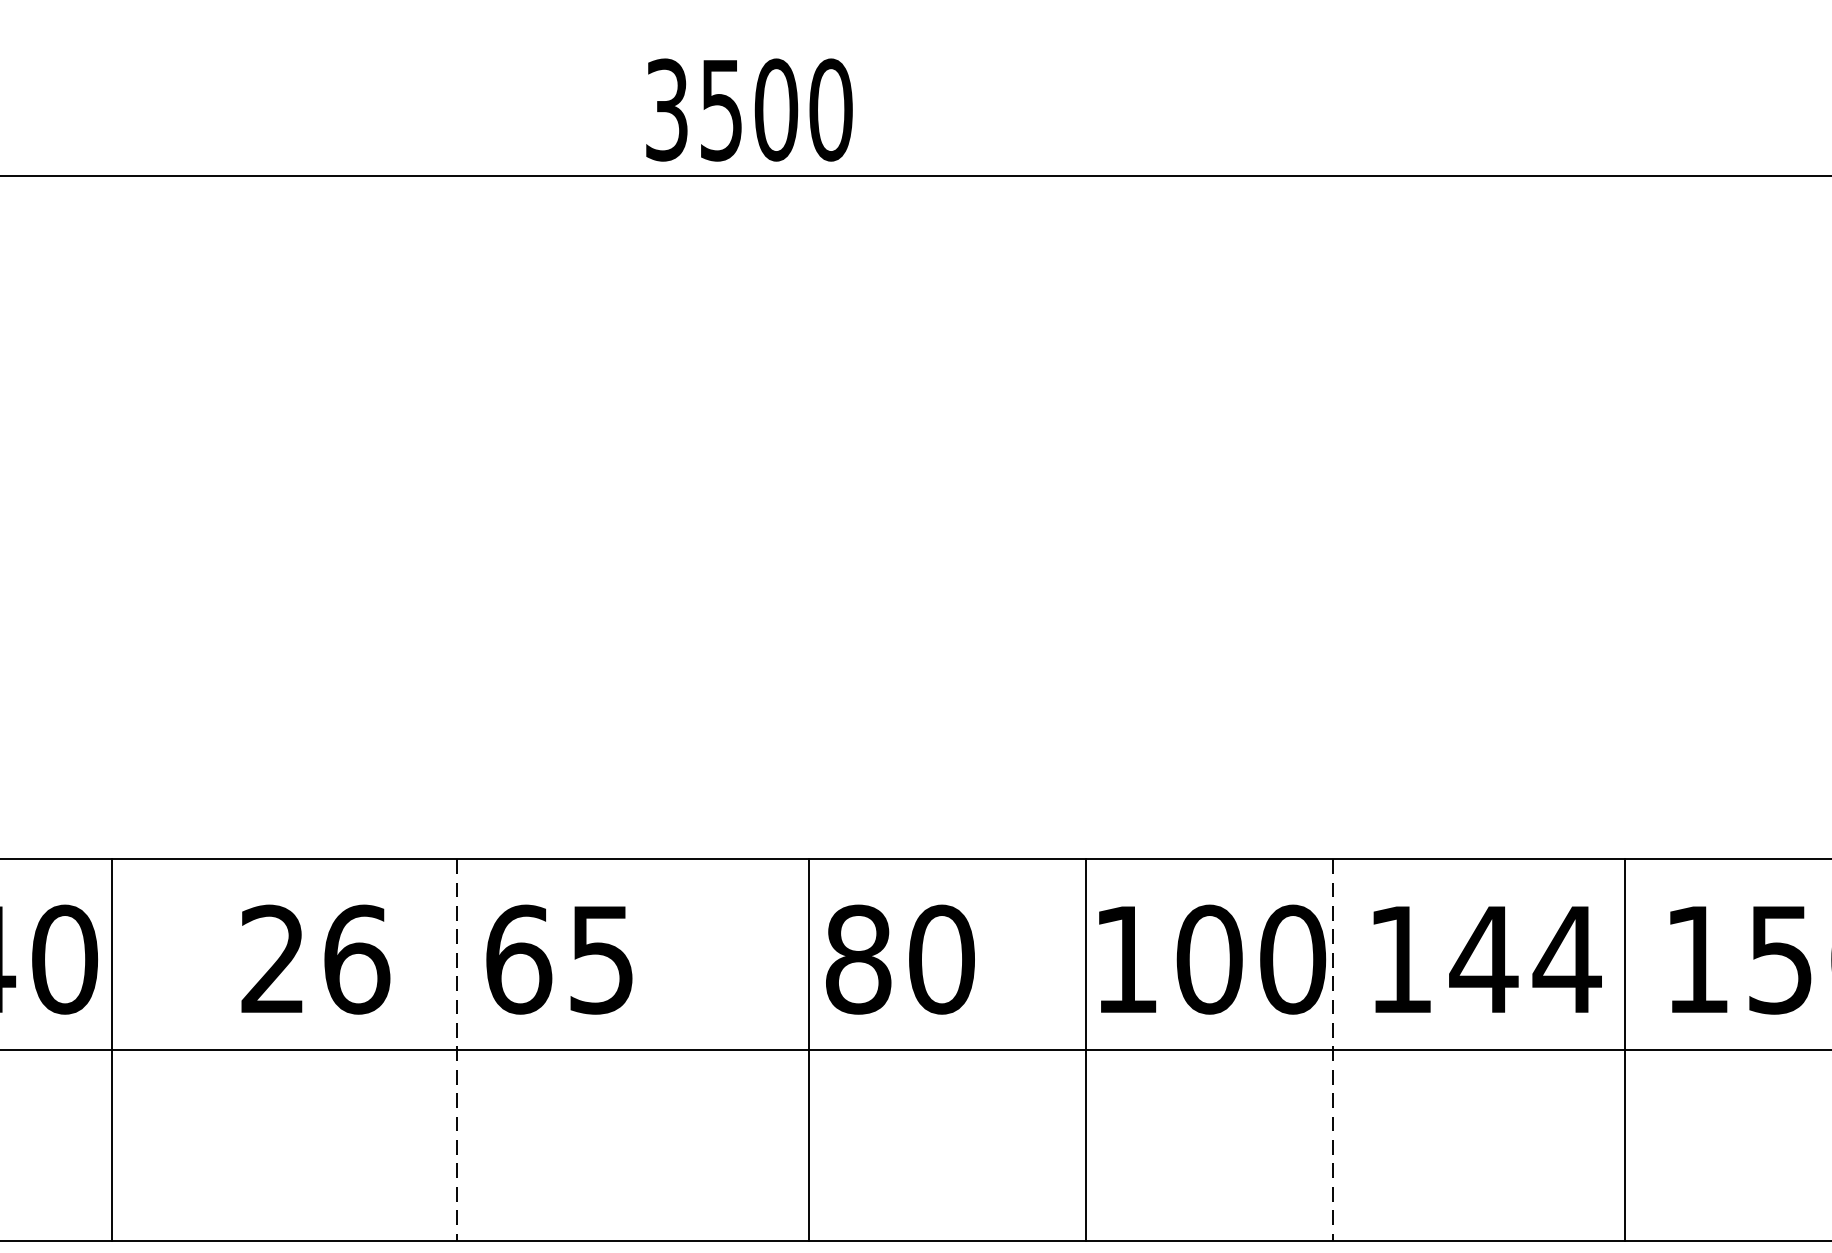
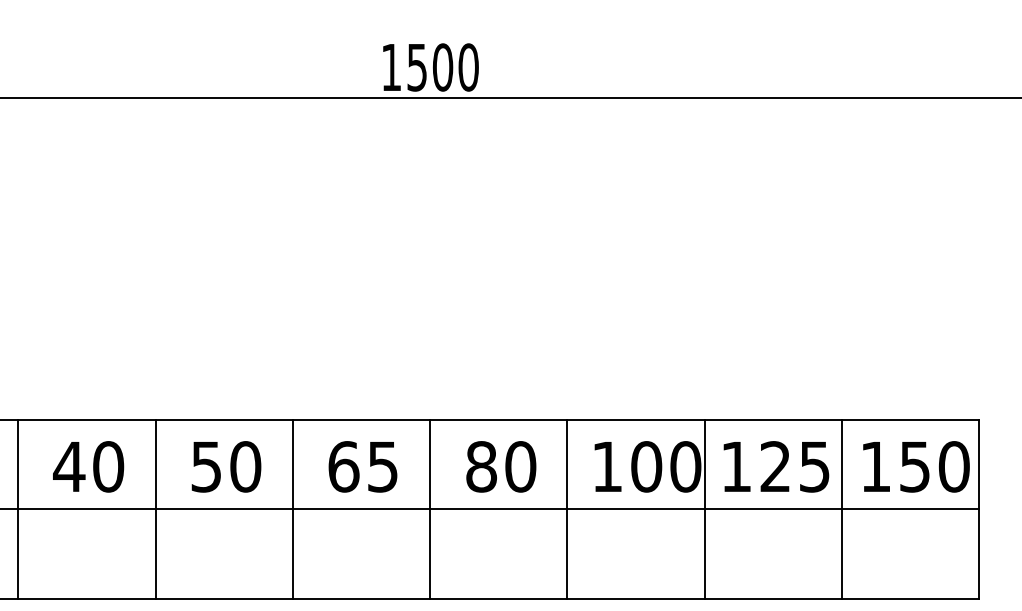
text: (666, 110) -> (391, 67), 3500 -> 1500
text: (315, 958) -> (226, 466), 26 -> 50
text: (558, 958) -> (362, 466), moved
text: (1526, 958) -> (795, 466), 144 -> 125
line: (111, 1050) -> (155, 509), moved
line: (458, 1050) -> (293, 509), dashed -> solid
line: (809, 1050) -> (430, 509), moved
line: (1085, 1050) -> (567, 509), moved
line: (1332, 1050) -> (704, 509), dashed -> solid

